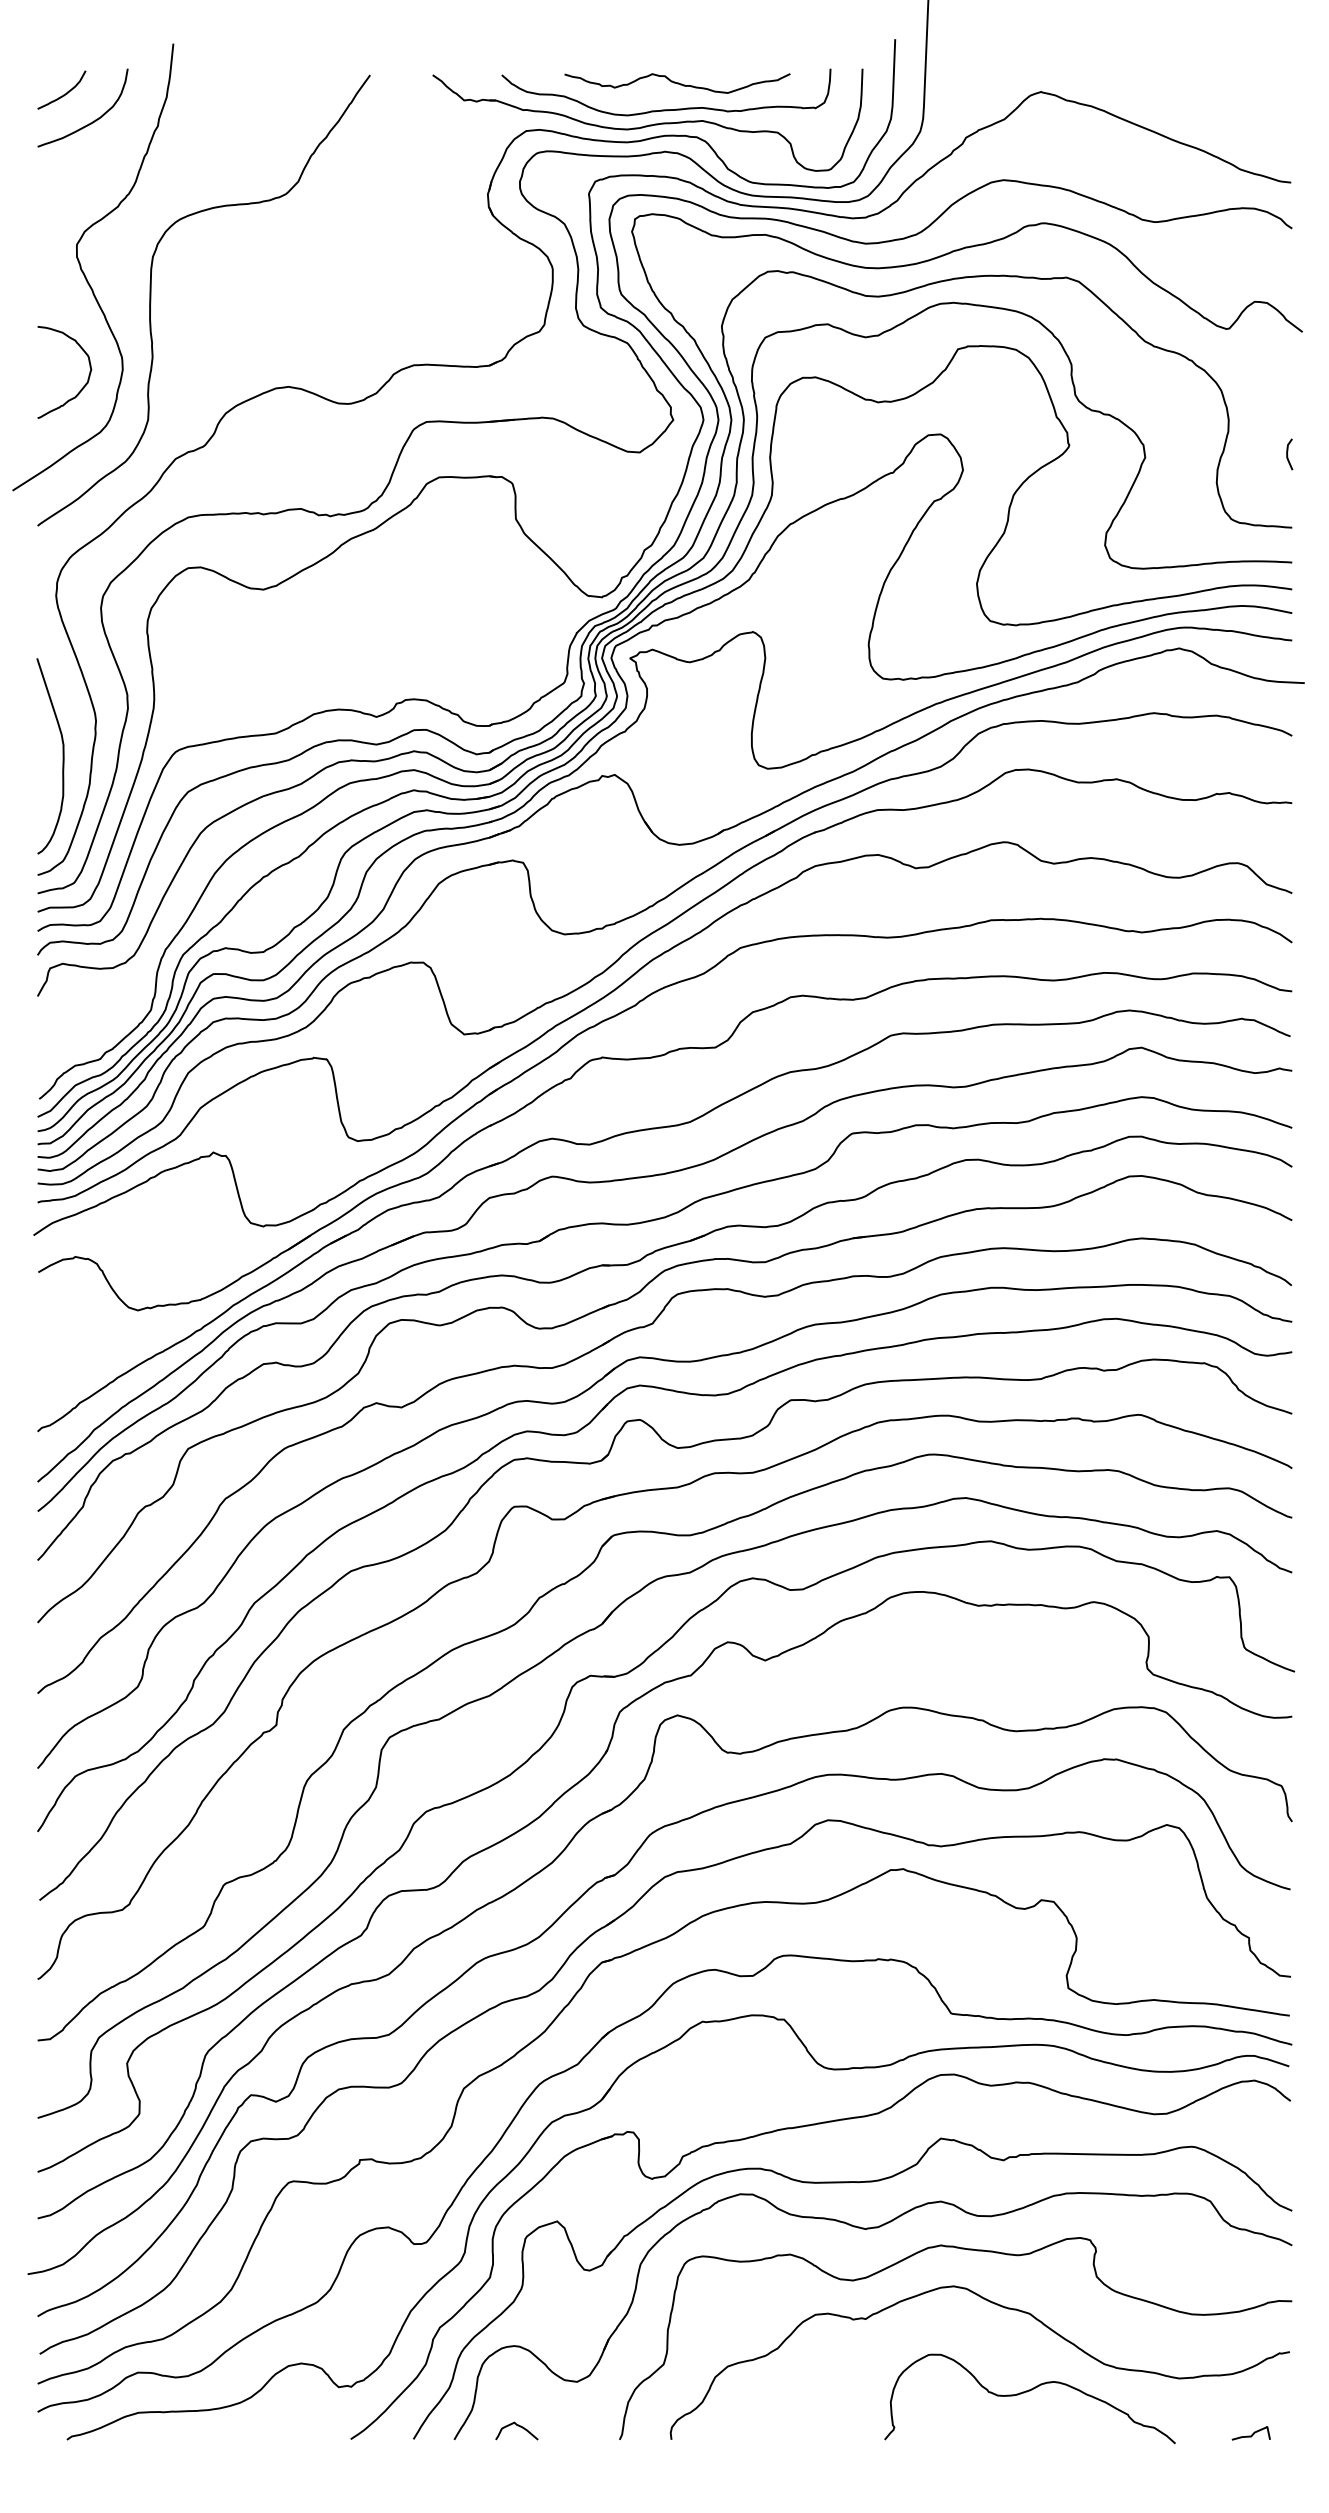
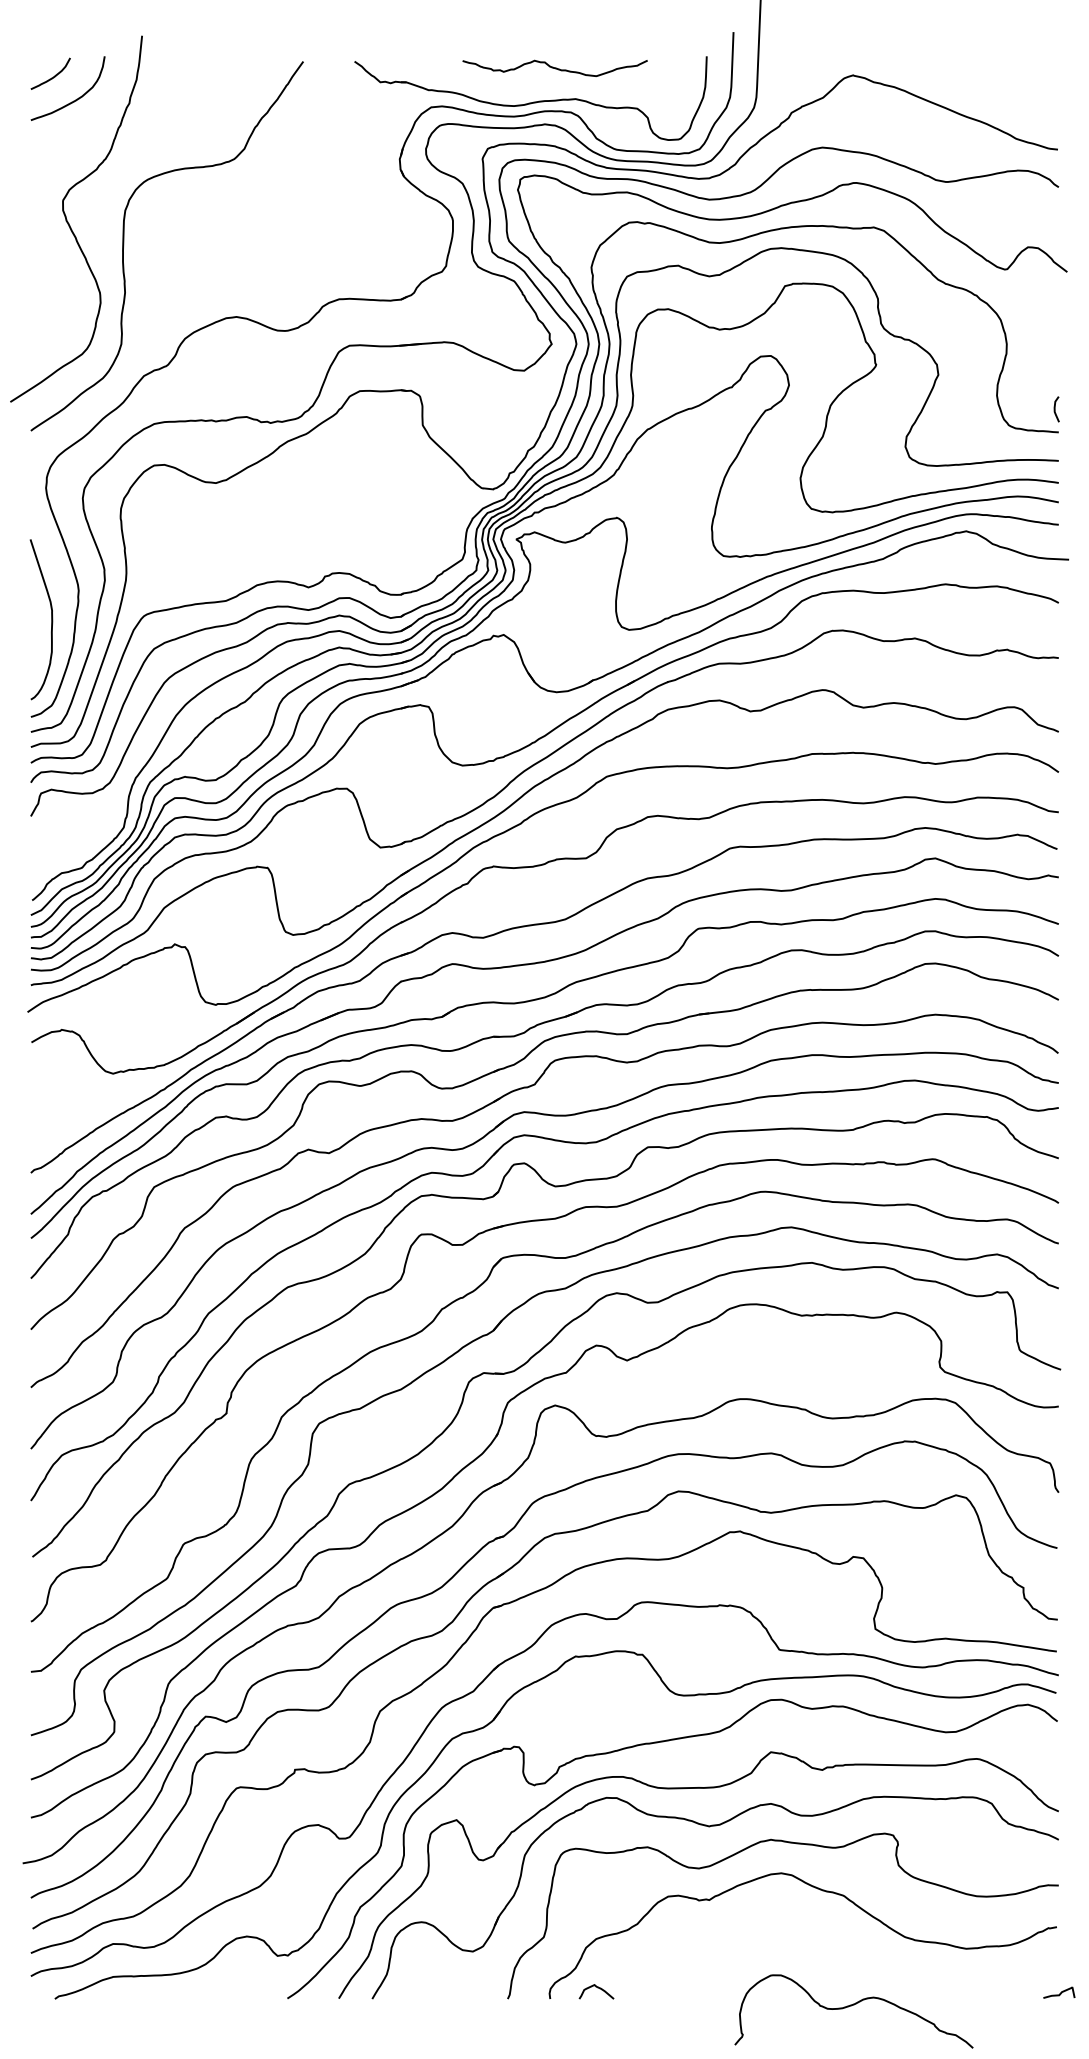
curve: (665, 109) -> (545, 89), removed
curve: (84, 383) -> (69, 314), removed
curve: (1288, 454) -> (1055, 409), moved
curve: (1026, 2392) -> (851, 2006), moved
curve: (518, 2426) -> (597, 1988), moved
curve: (1252, 2433) -> (1060, 1992), moved

